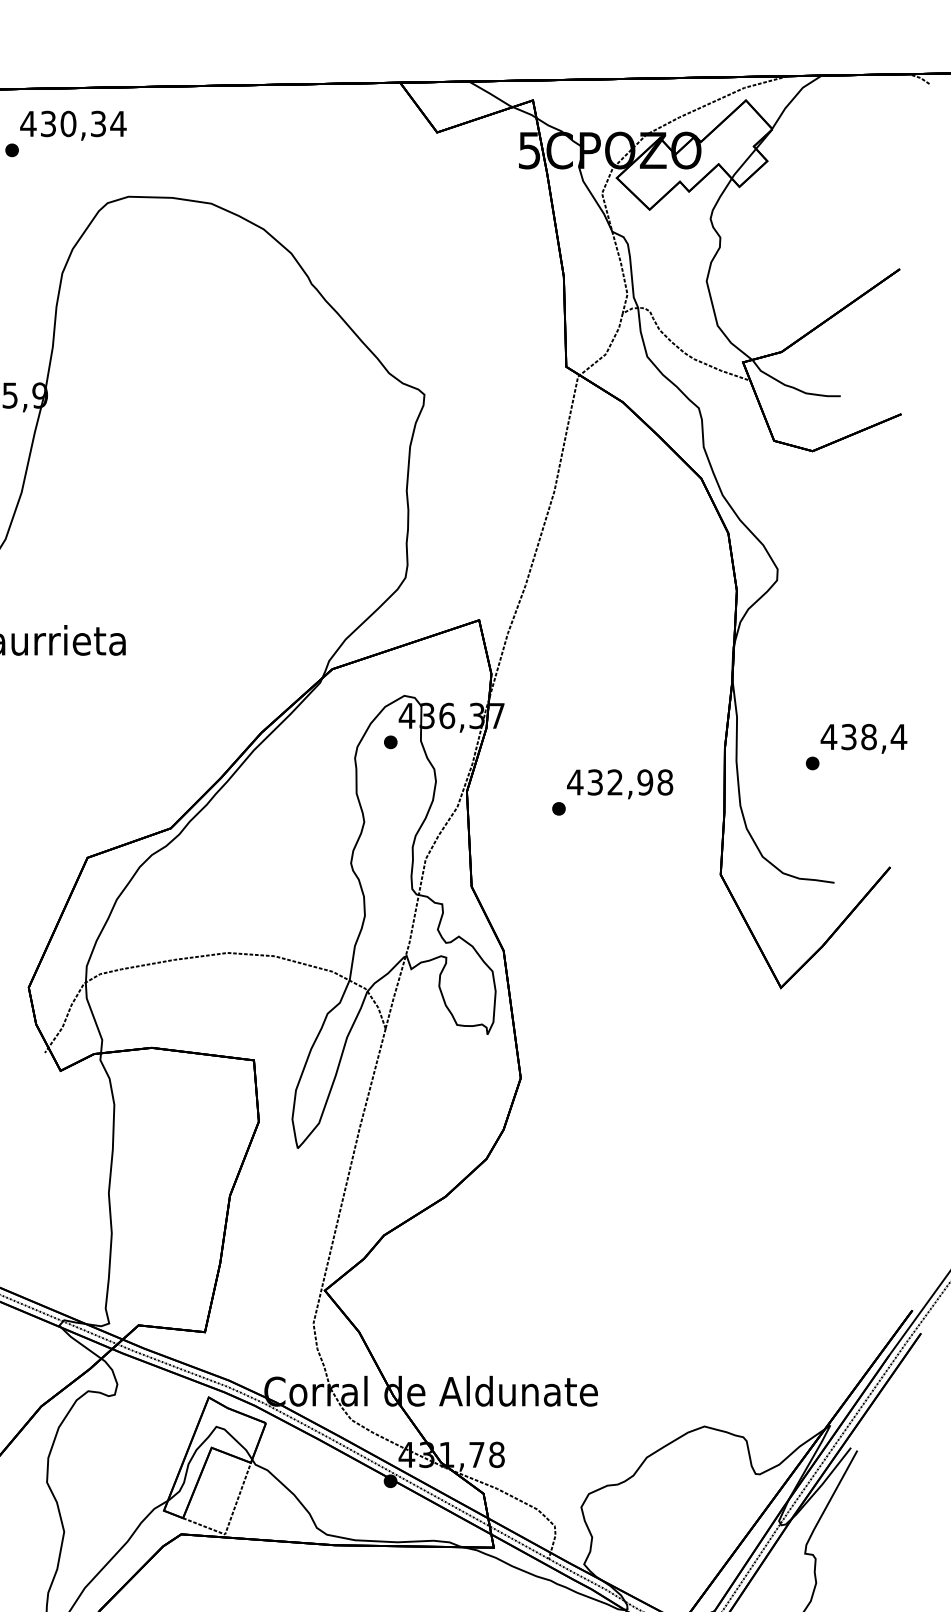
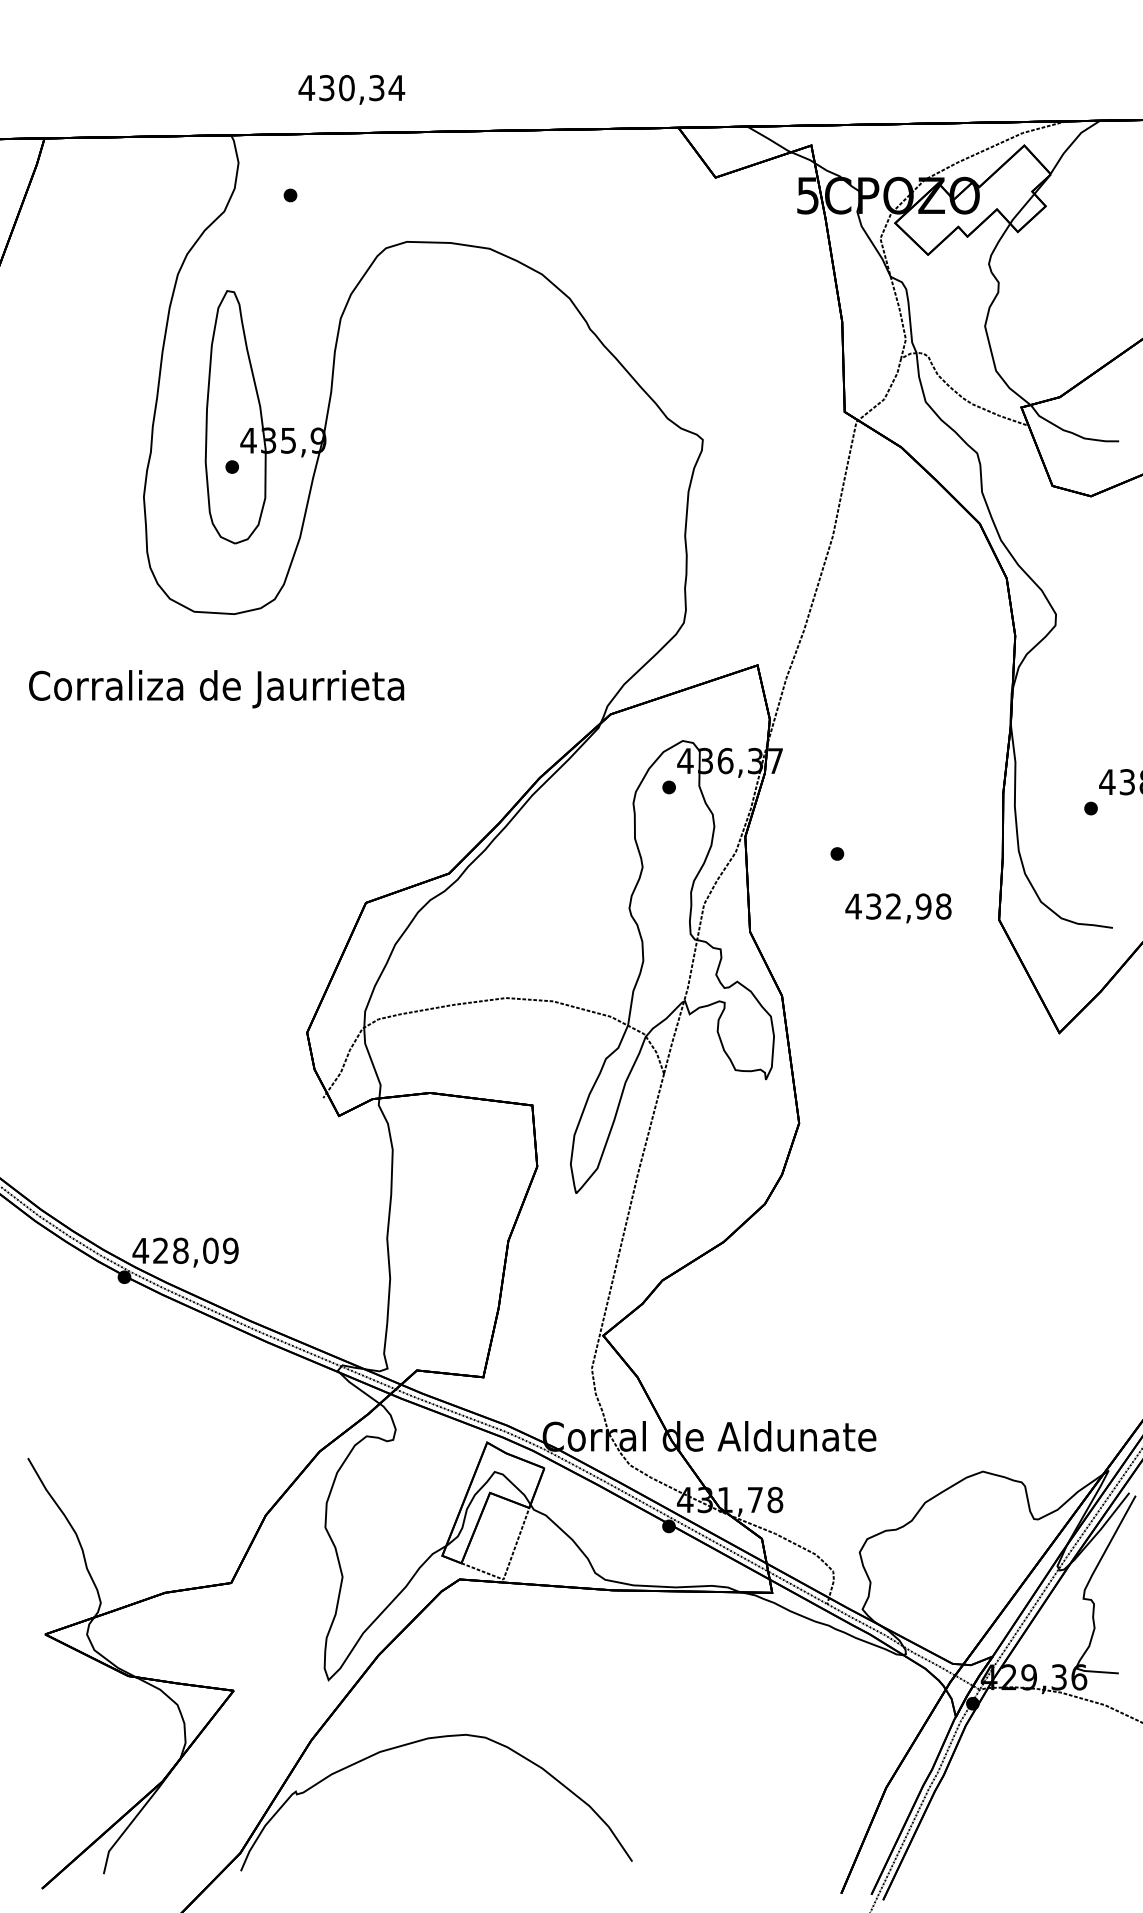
text: (73, 125) -> (351, 89), moved
text: (620, 784) -> (898, 908), moved

